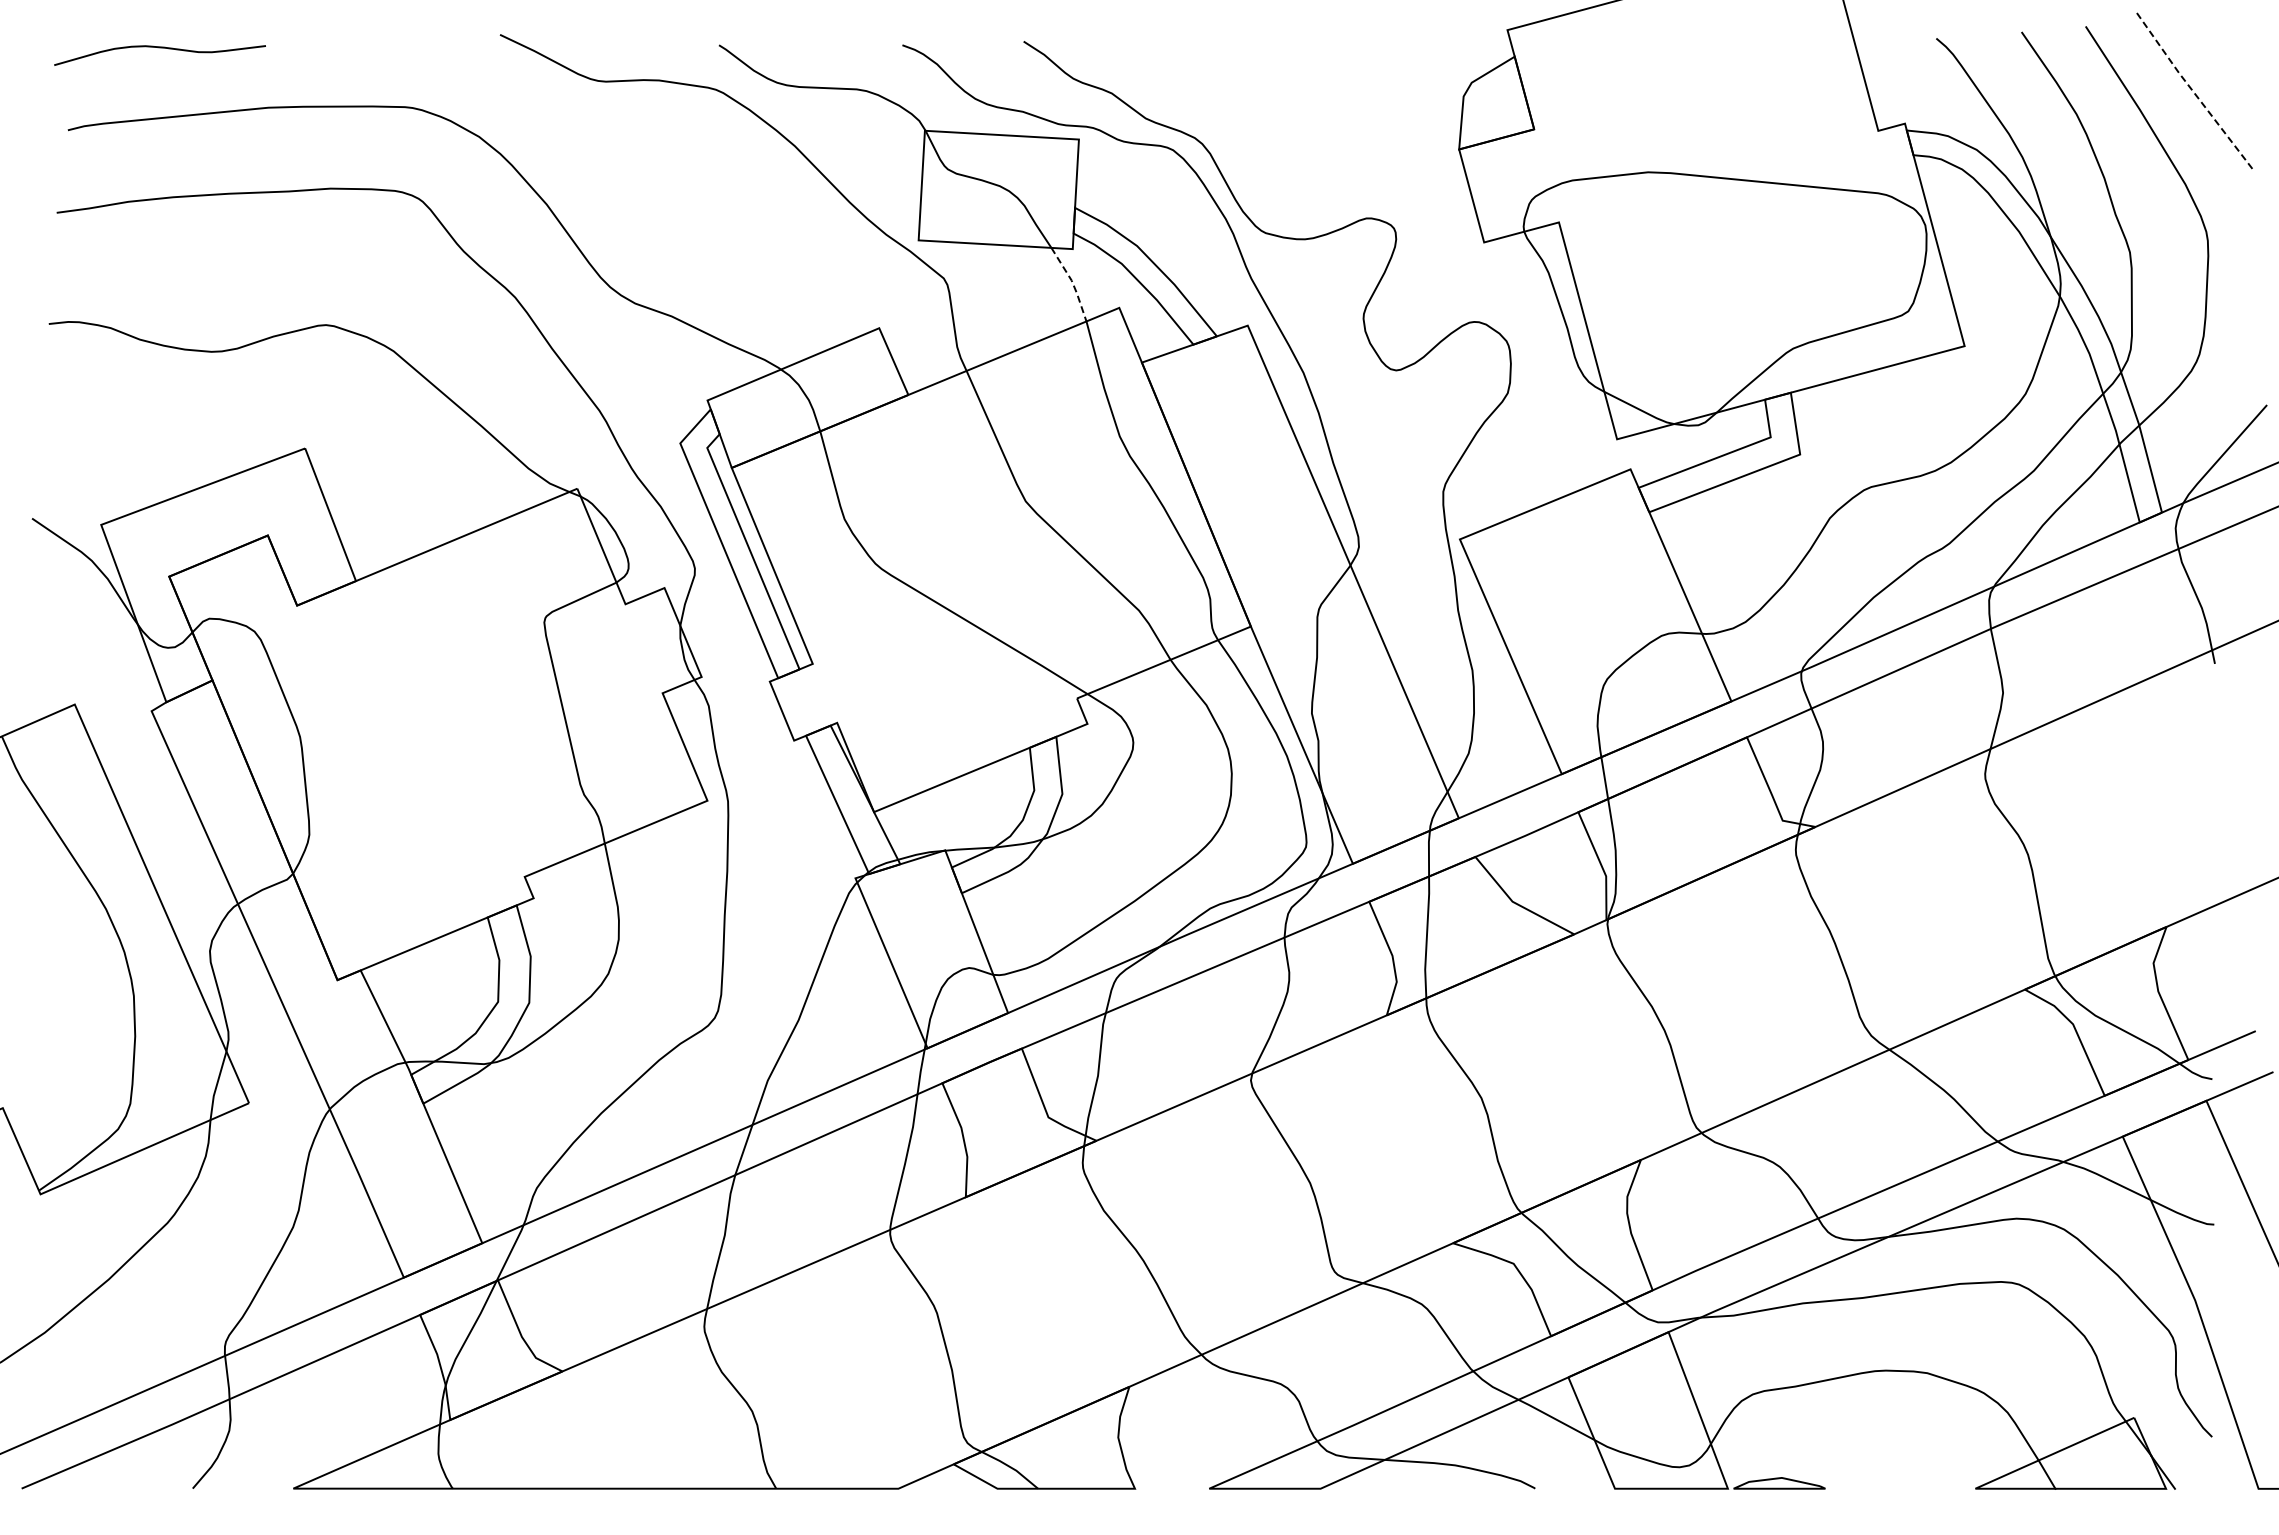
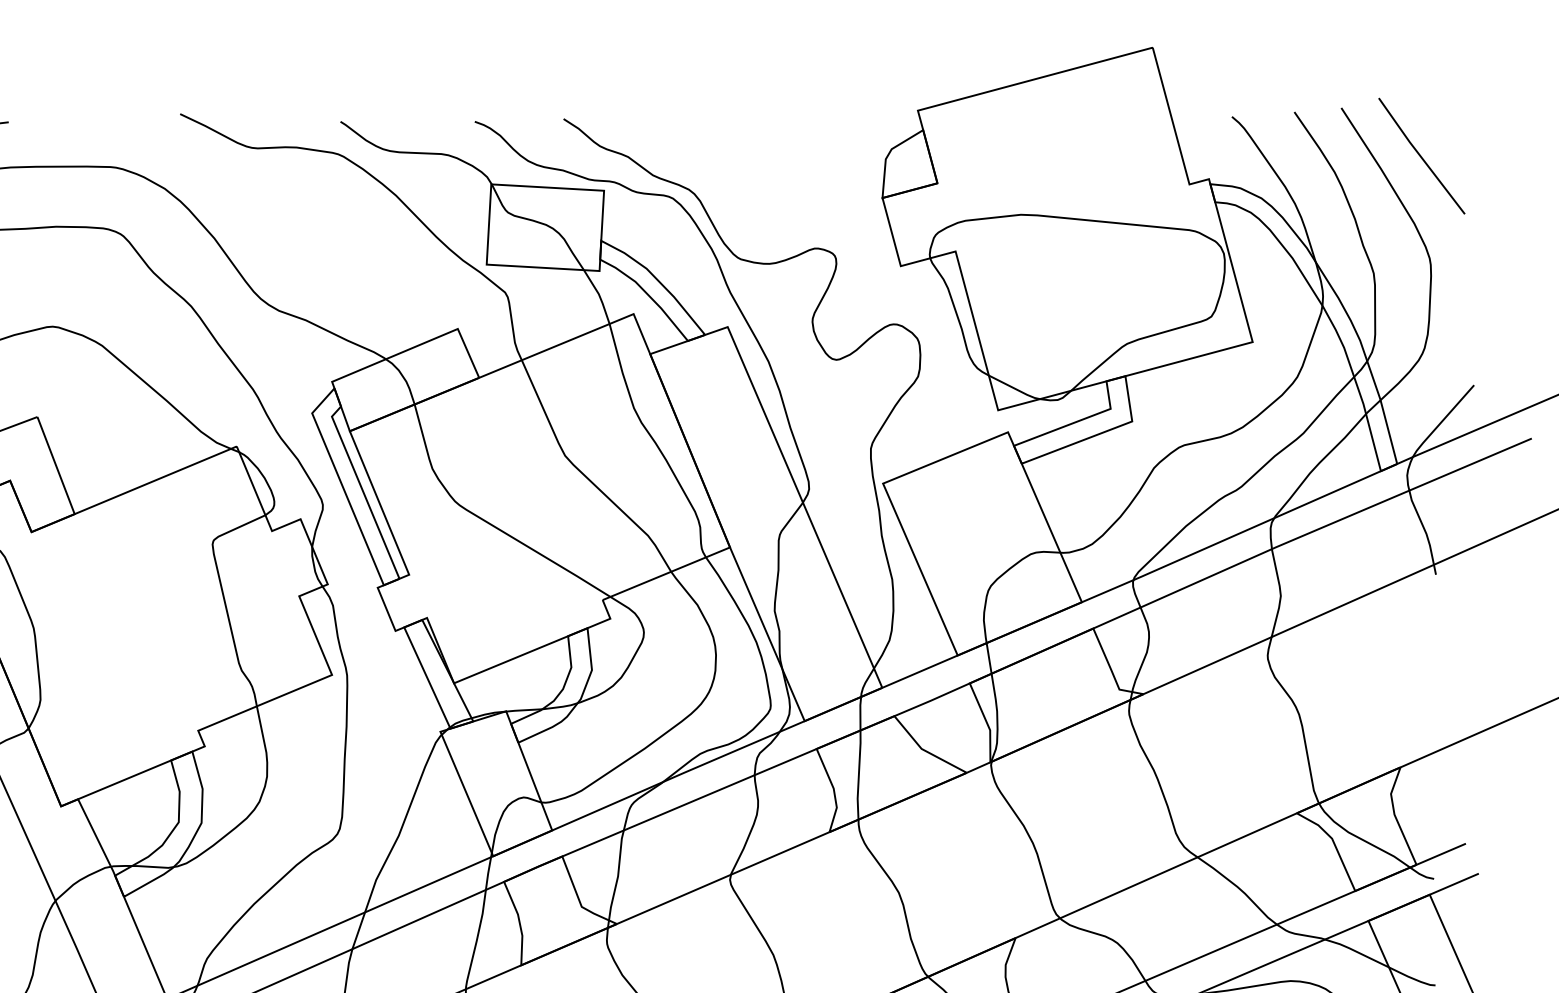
line: (2194, 93) -> (1421, 157), dashed -> solid
line: (1072, 283) -> (599, 296), dashed -> solid

